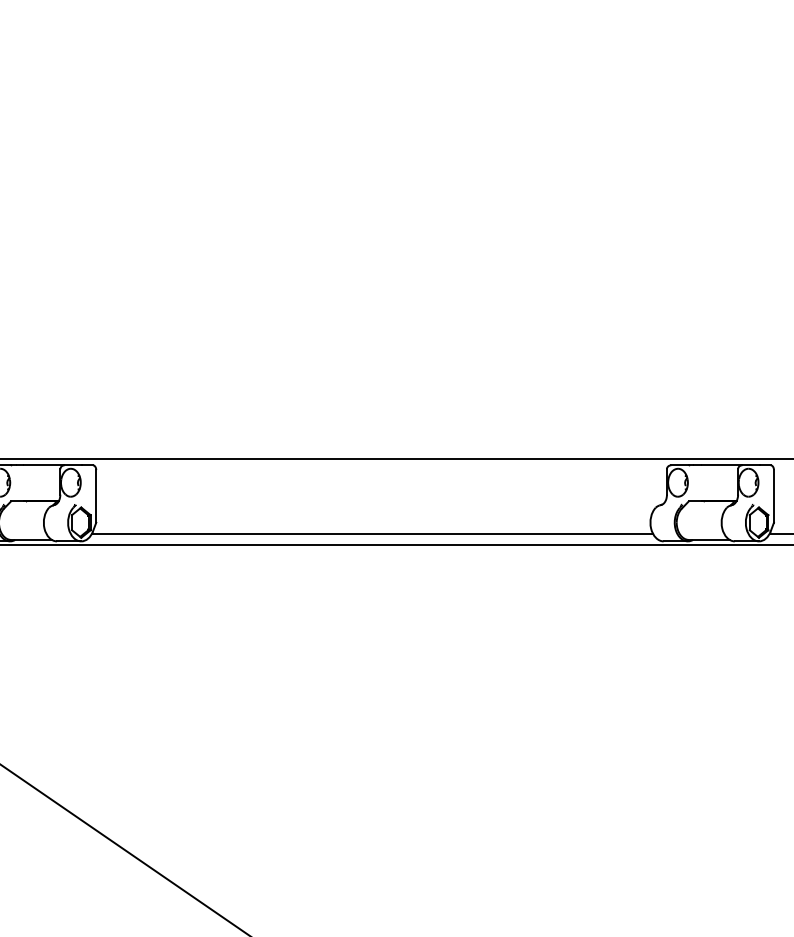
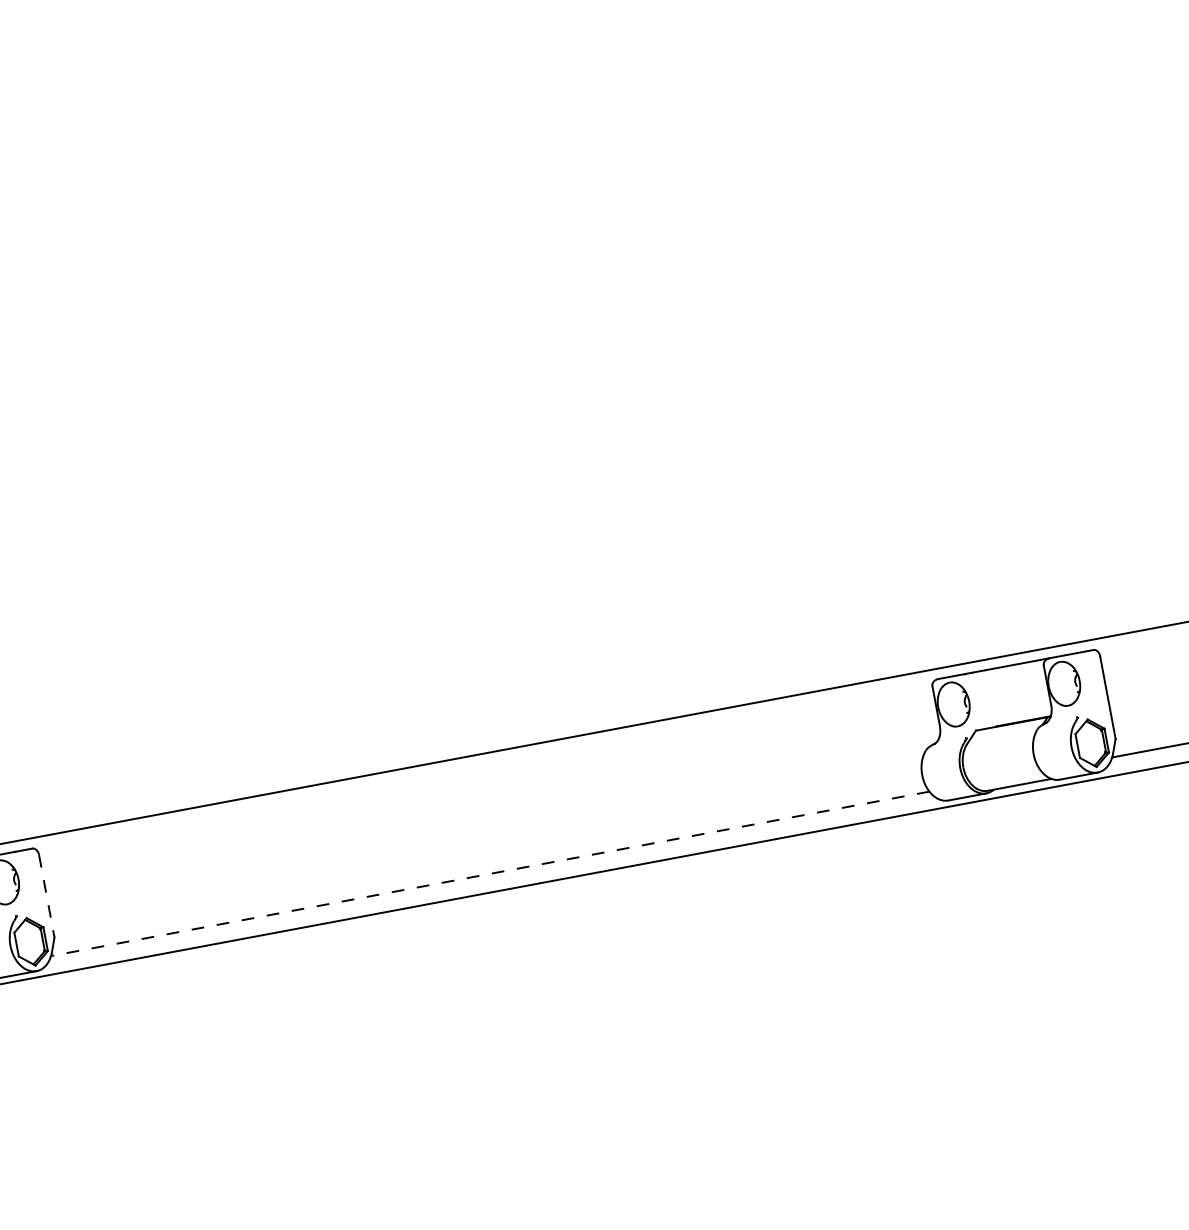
line: (96, 496) -> (47, 896), solid -> dashed
line: (372, 533) -> (490, 873), solid -> dashed

